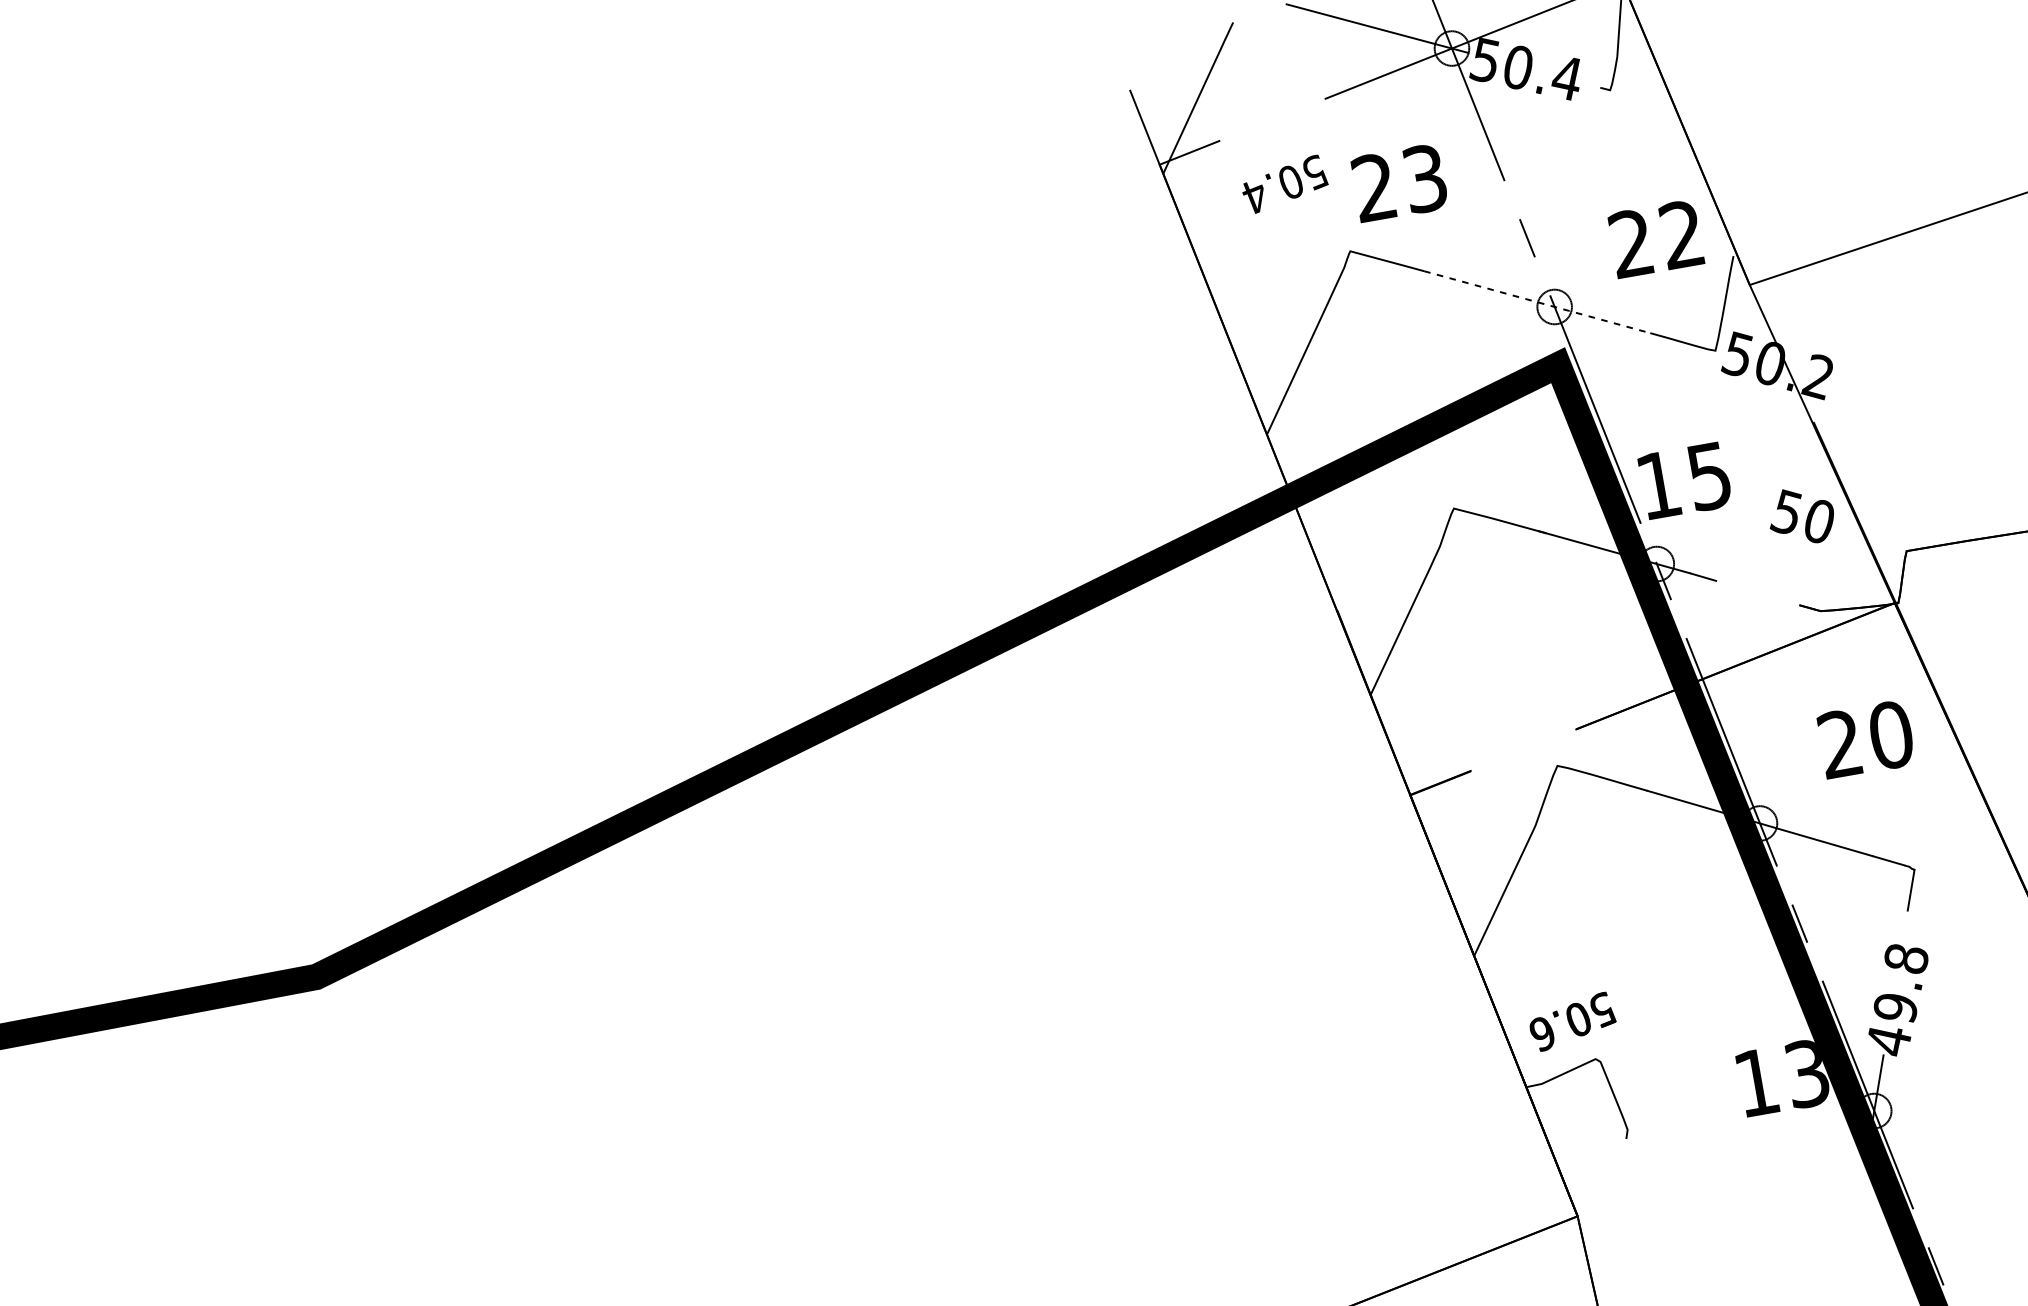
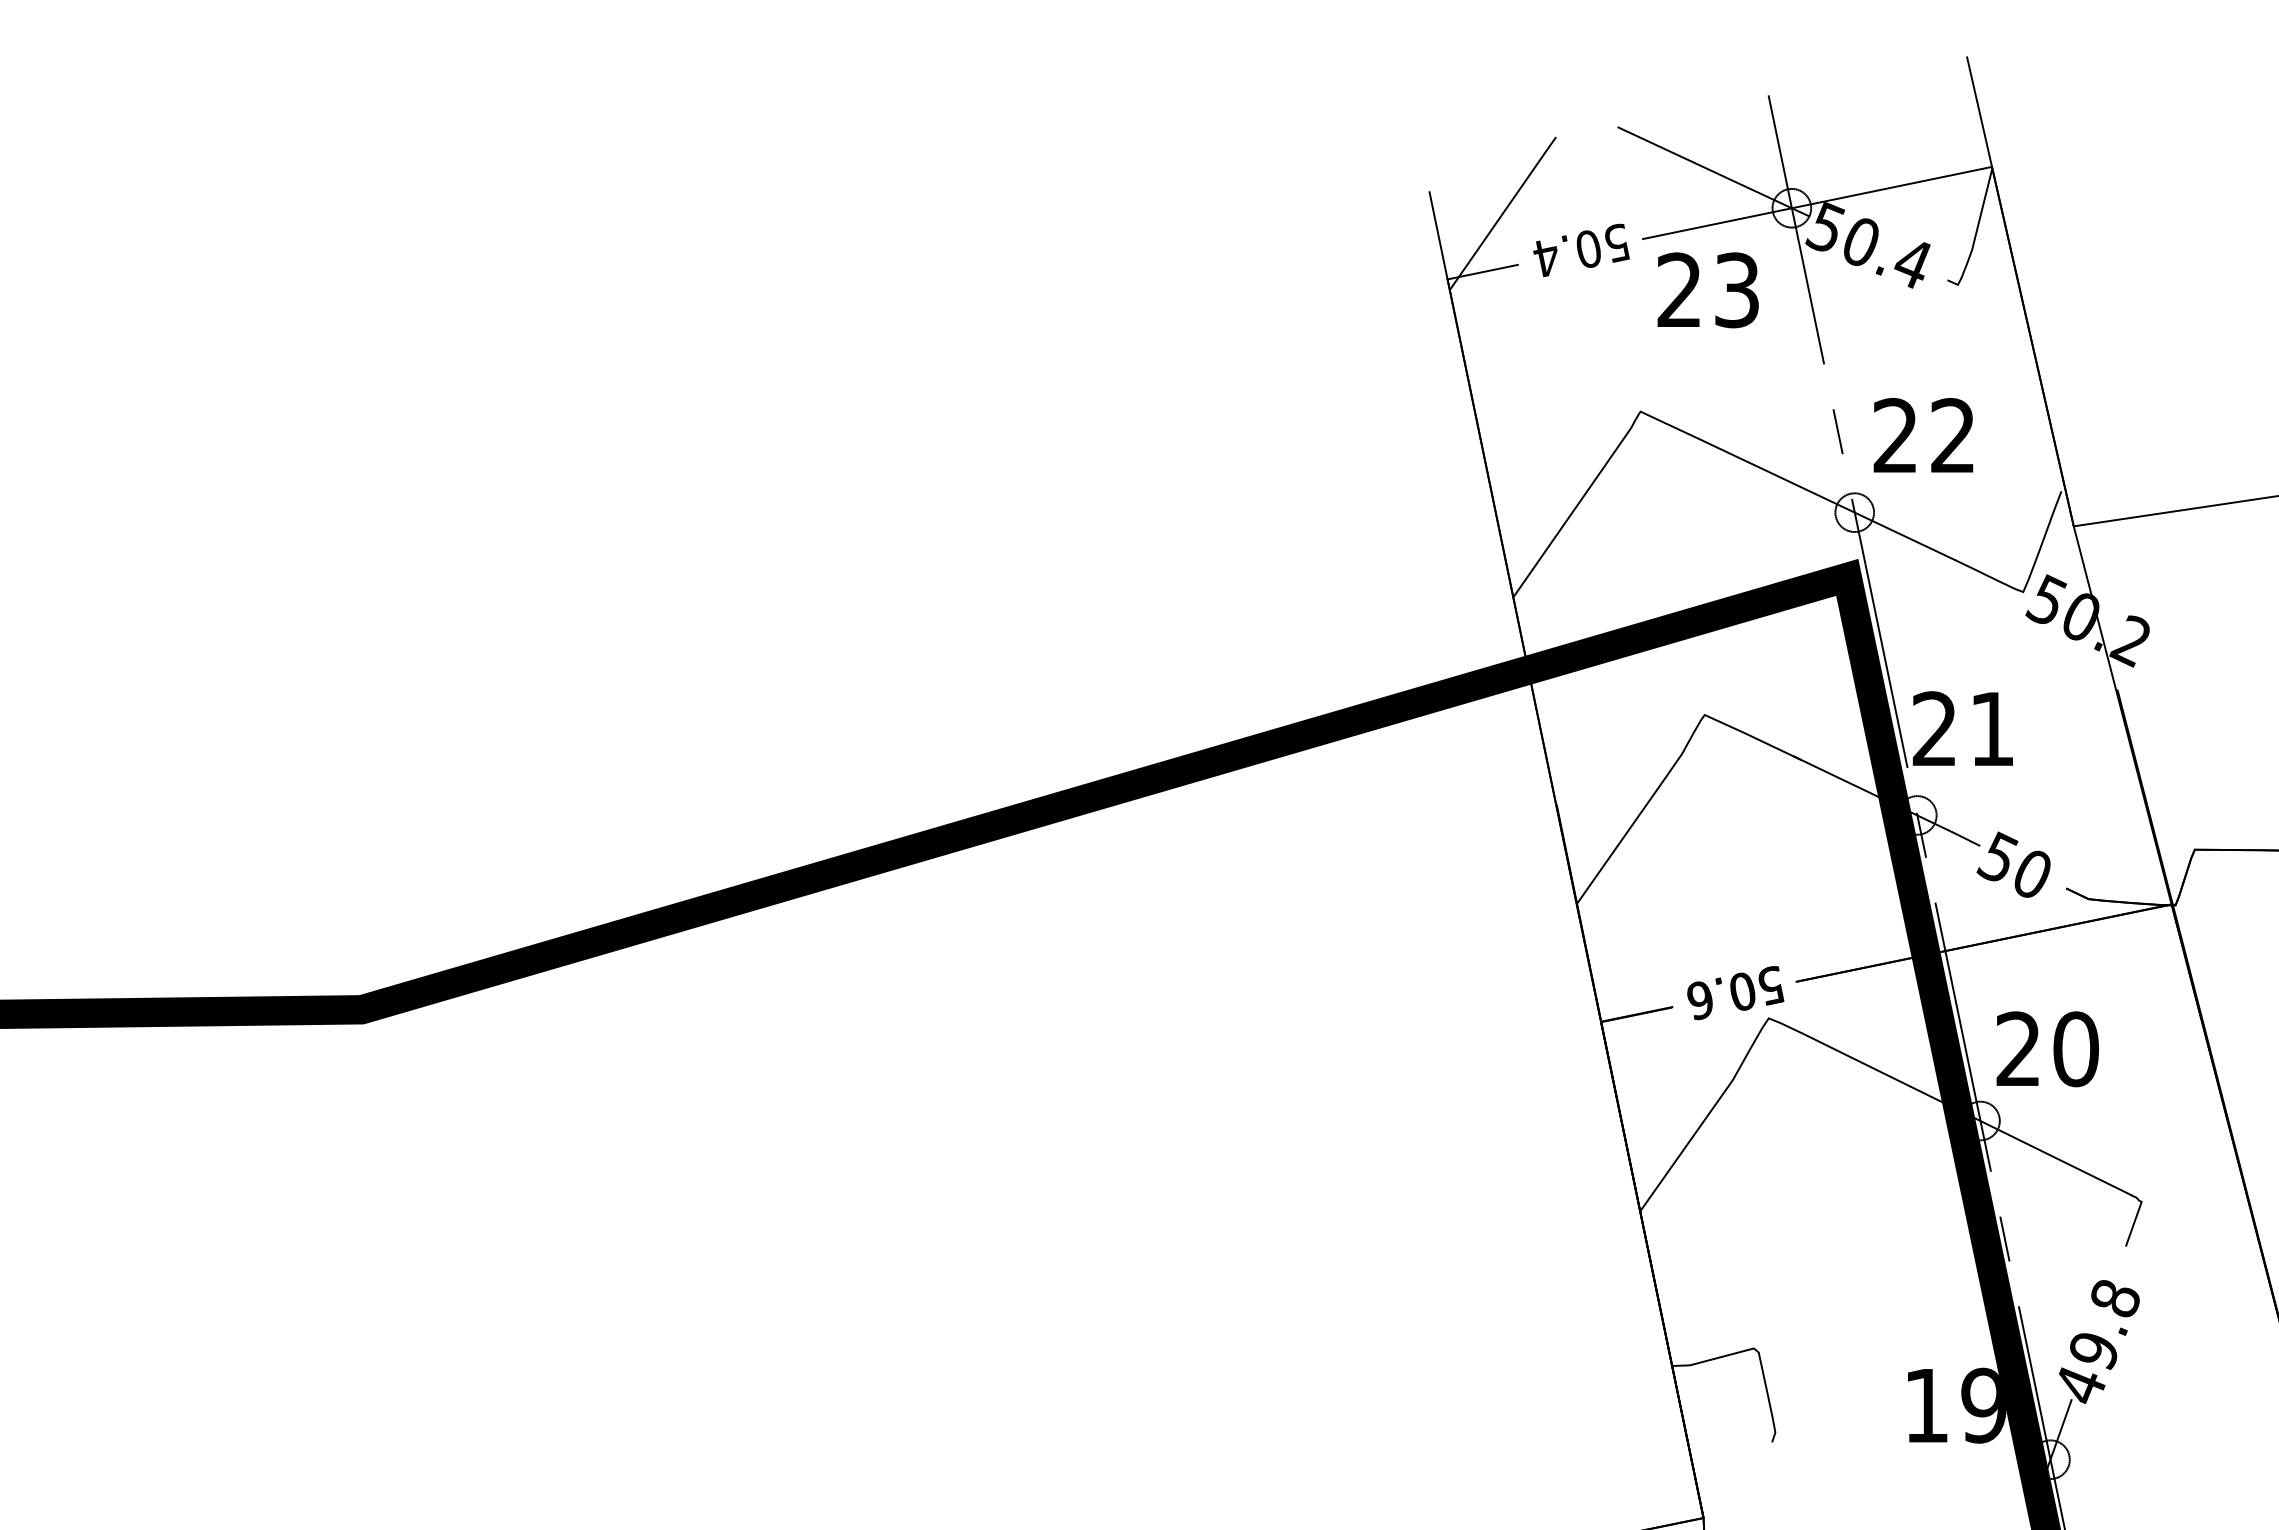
text: (1399, 183) -> (1707, 290), moved
text: (1284, 184) -> (1581, 250), moved
text: (1656, 239) -> (1923, 435), moved
line: (1537, 302) -> (1836, 504), dashed -> solid
text: (1683, 481) -> (1962, 729), 15 -> 21
text: (1801, 515) -> (2013, 864), moved
text: (1866, 739) -> (2047, 1049), moved
text: (1572, 1022) -> (1735, 993), moved
text: (1806, 1073) -> (1983, 1405), 13 -> 19

